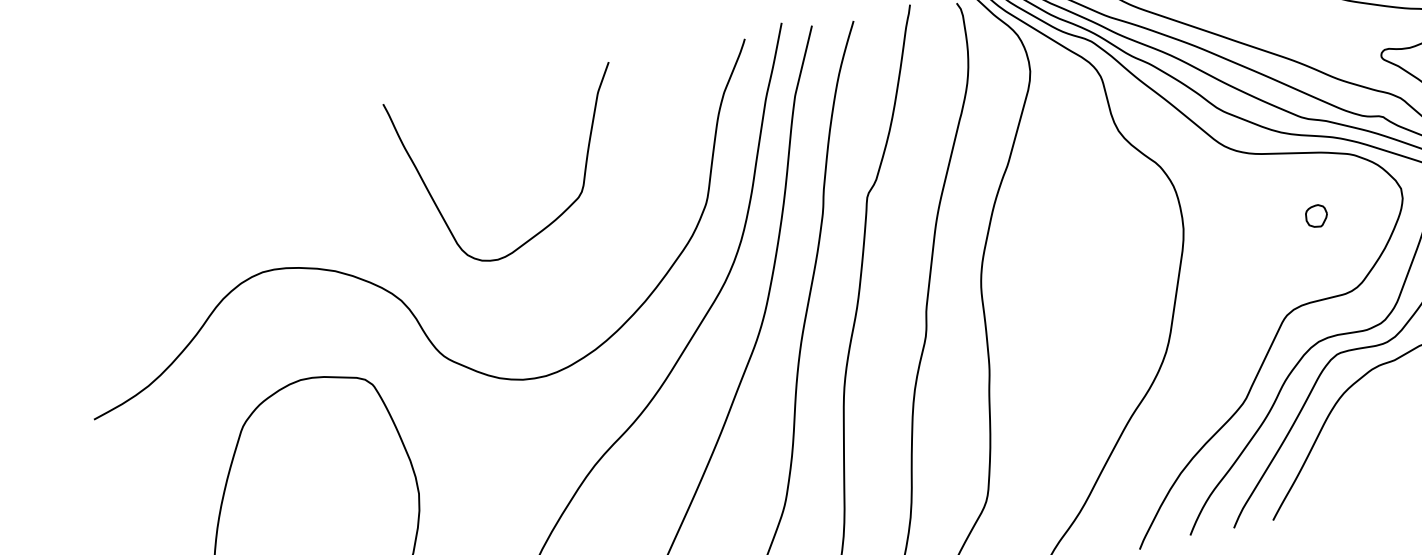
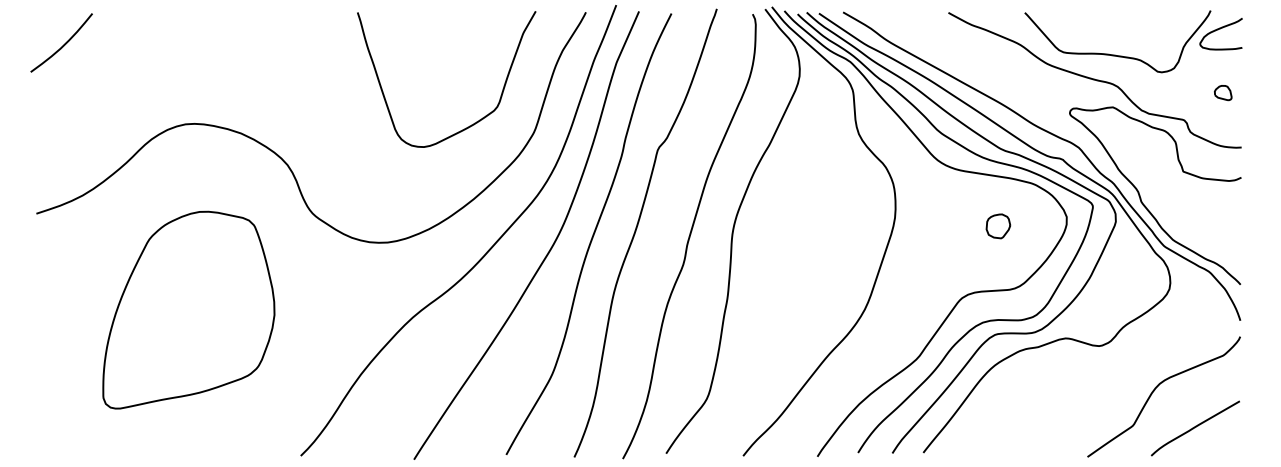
curve: (89, 198) -> (63, 44), added
part: (1316, 216) -> (998, 226), size x1.43
curve: (556, 217) -> (474, 122), moved

